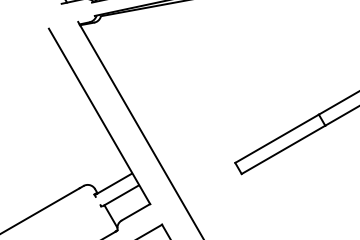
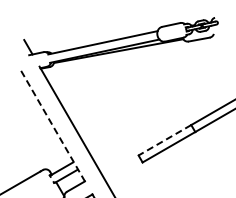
line: (100, 116) -> (53, 126), solid -> dashed
line: (276, 139) -> (164, 140), solid -> dashed

